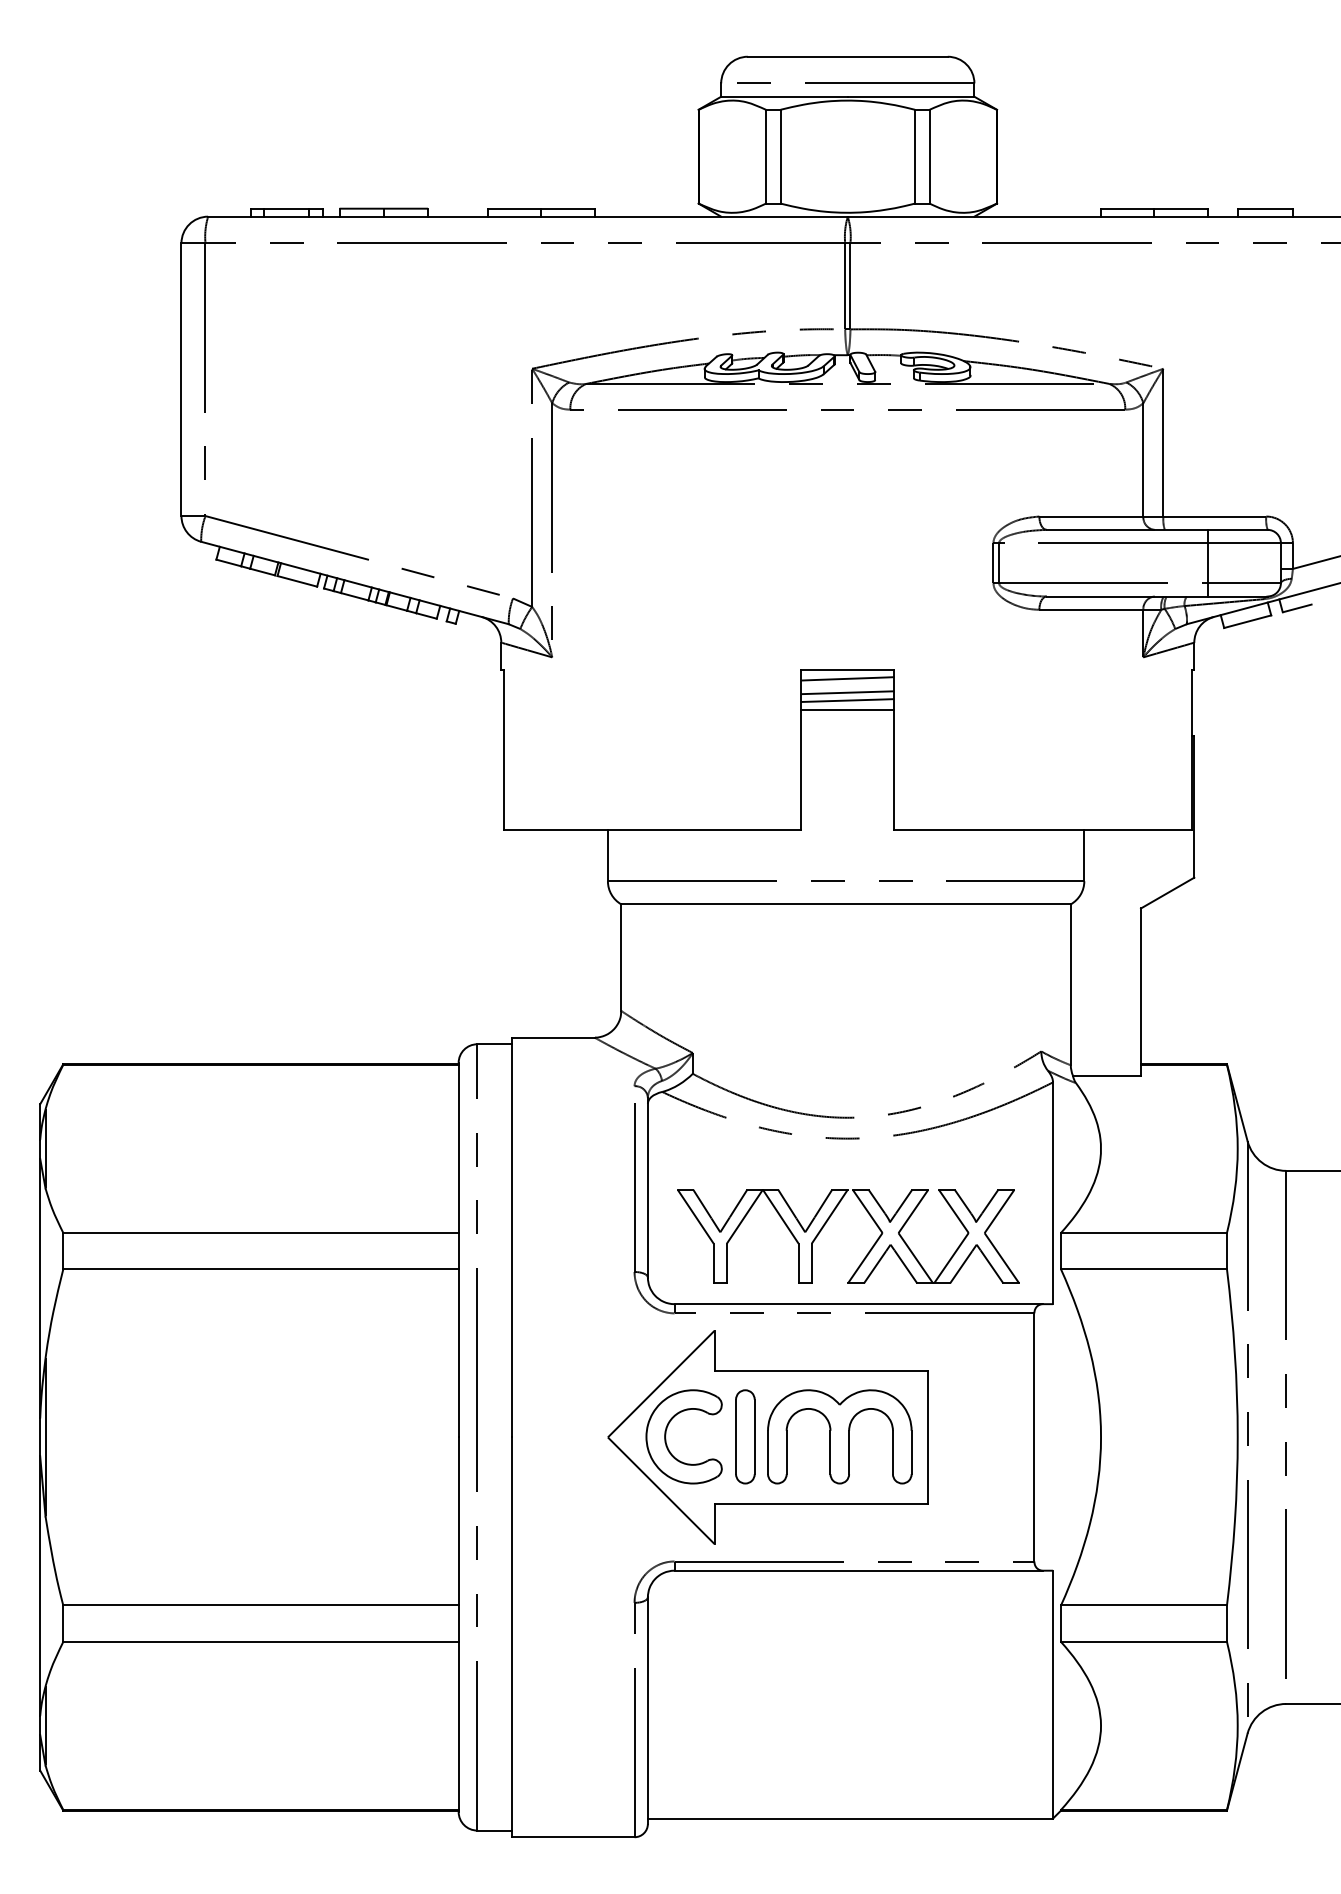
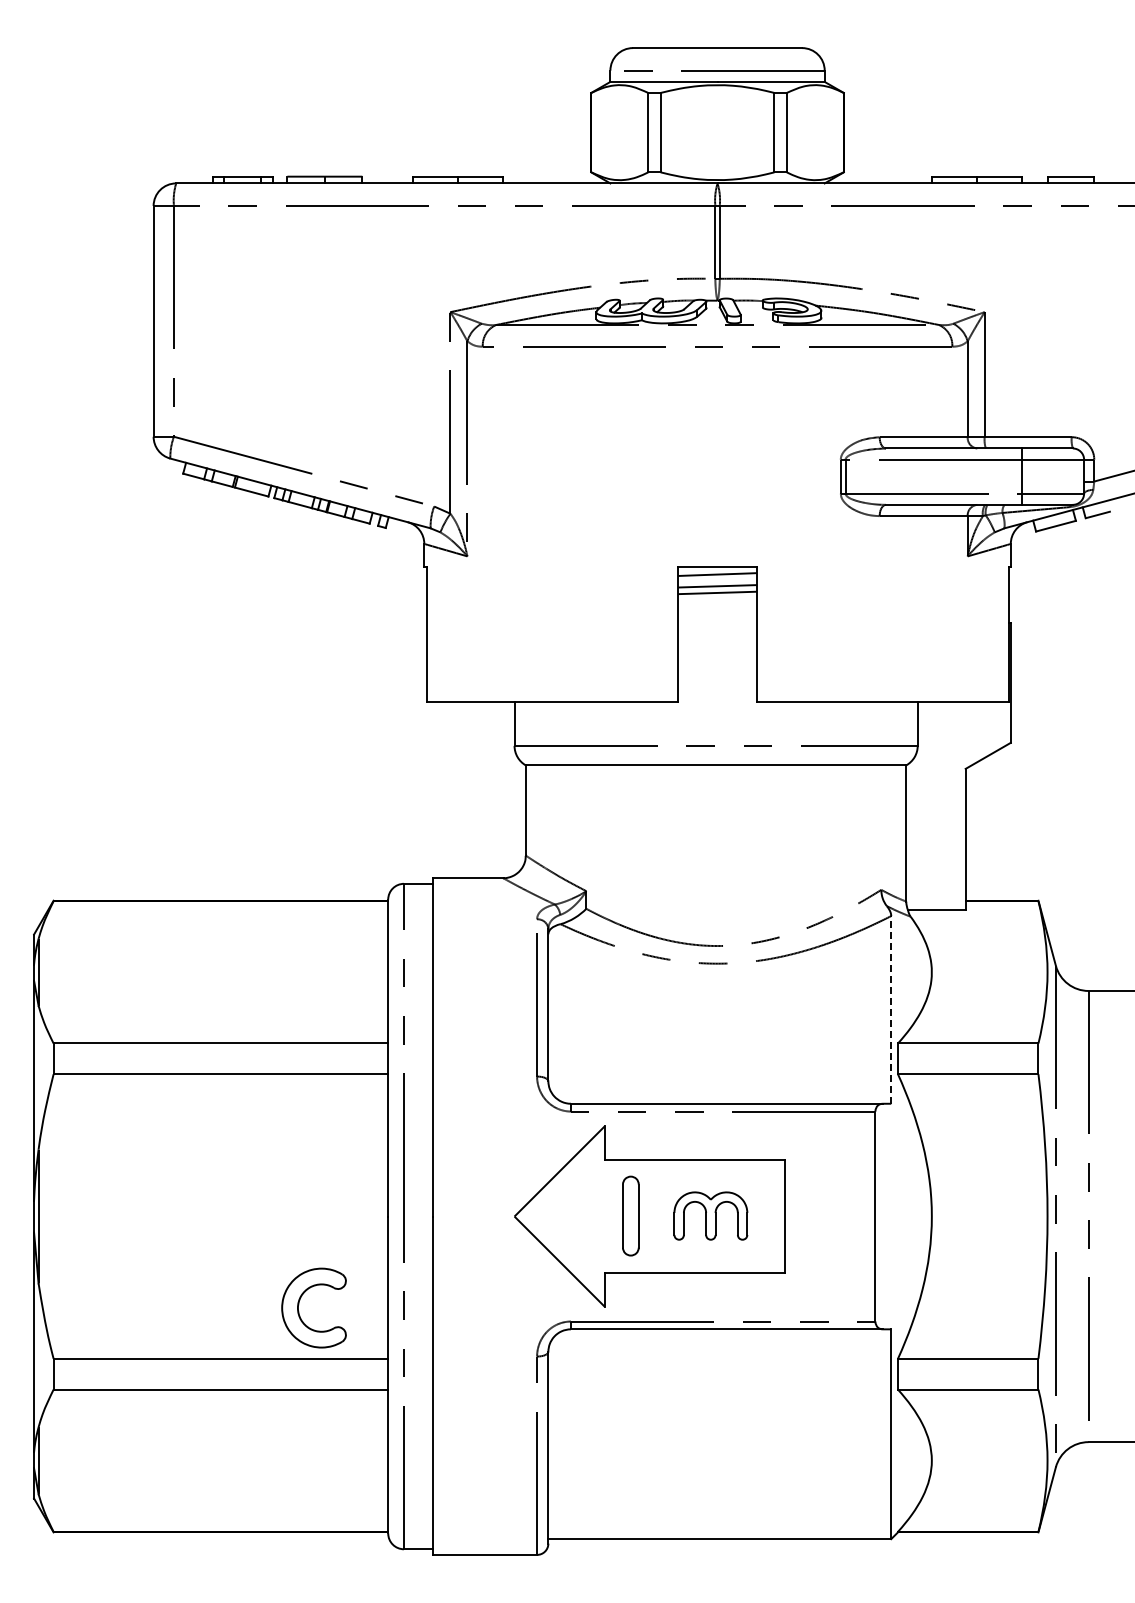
line: (847, 709) -> (717, 600), removed
line: (1053, 1192) -> (891, 1009), solid -> dashed
part: (870, 1248) -> (736, 1056), removed
part: (666, 1432) -> (299, 1304), moved
part: (839, 1436) -> (710, 1215), size x0.6

